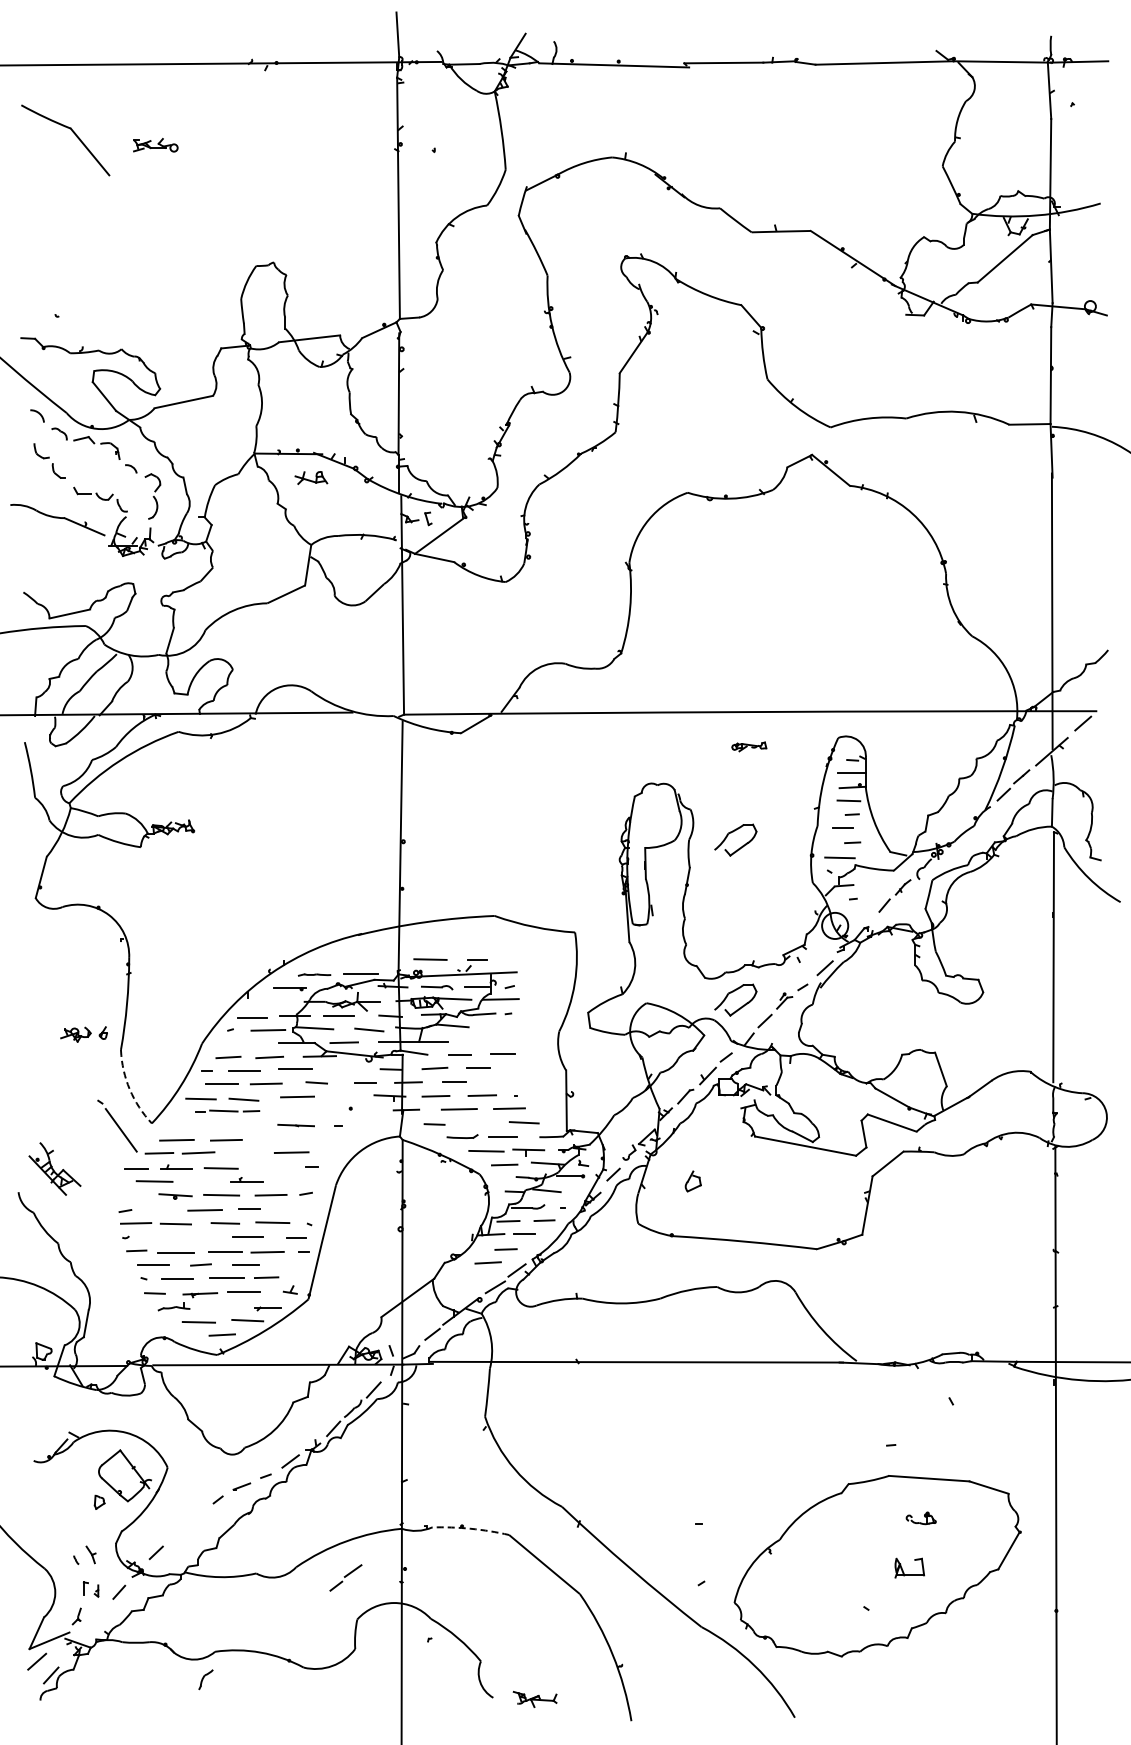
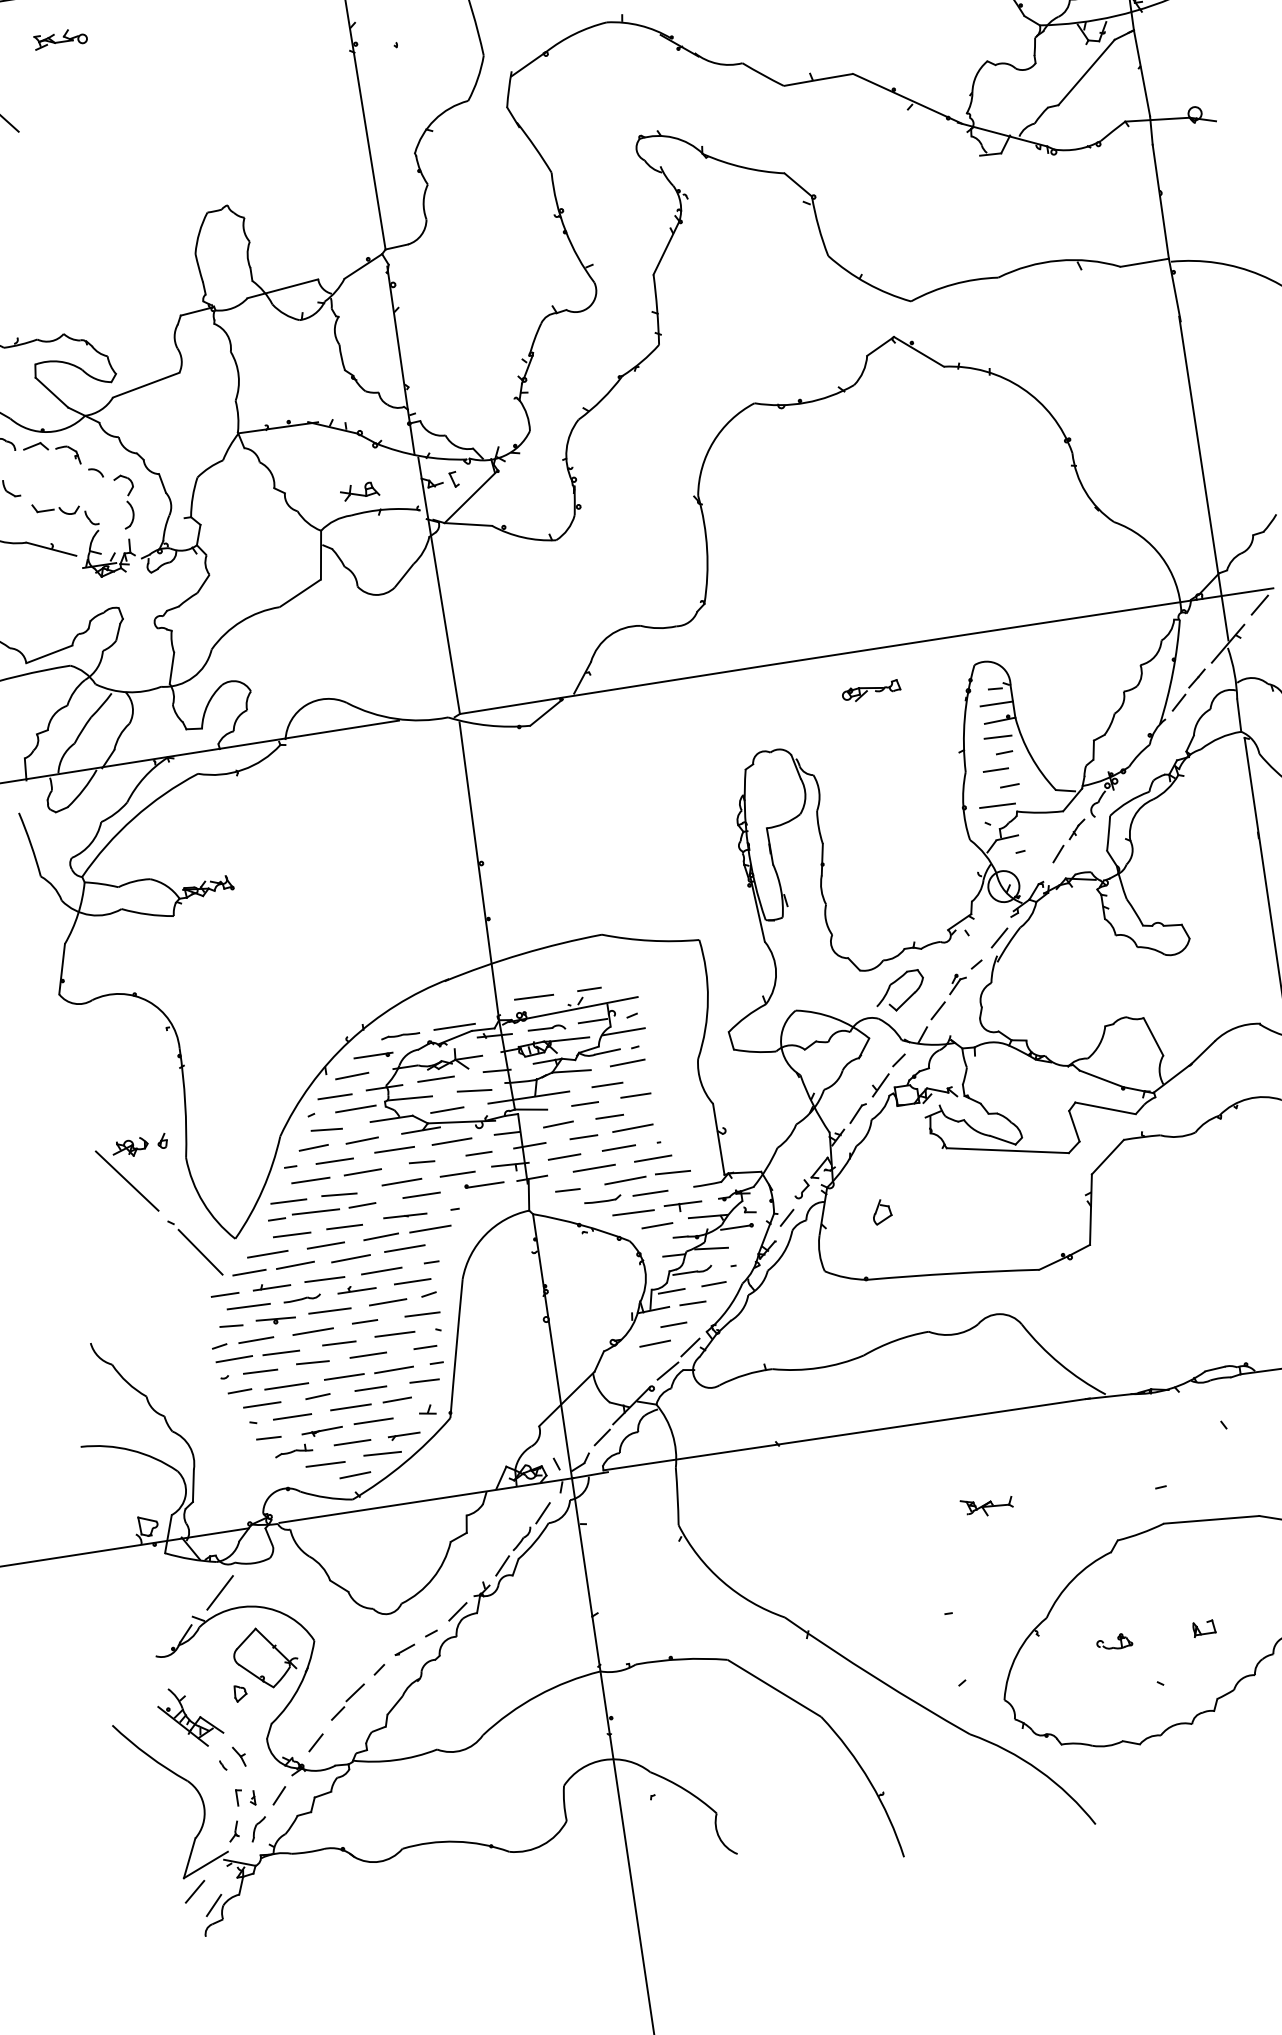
part: (155, 145) -> (60, 39), moved
part: (311, 477) -> (359, 490), moved
part: (749, 746) -> (871, 690), size x1.43
part: (731, 833) -> (865, 796), removed
line: (269, 1002) -> (352, 1076), added
line: (499, 1025) -> (626, 1062), added
line: (480, 1041) -> (607, 1084), added
line: (241, 1044) -> (326, 1130), added
line: (68, 1061) -> (126, 1180), added
line: (343, 1069) -> (451, 1141), added
line: (496, 1080) -> (632, 1127), added
arc: (129, 1089) -> (203, 1202), dashed -> solid
line: (344, 1097) -> (457, 1174), added
line: (366, 1109) -> (485, 1184), added
part: (227, 1110) -> (321, 1210), size x1.43
line: (311, 1110) -> (420, 1195), added
line: (483, 1123) -> (625, 1180), added
line: (199, 1126) -> (291, 1234), added
line: (244, 1126) -> (344, 1226), added
line: (273, 1139) -> (381, 1236), added
line: (315, 1139) -> (430, 1228), added
line: (245, 1154) -> (350, 1258), added
part: (54, 1168) -> (189, 1716), moved
line: (269, 1168) -> (381, 1271), added
line: (293, 1180) -> (411, 1281), added
part: (200, 1181) -> (302, 1298), added
line: (137, 1195) -> (231, 1326), added
line: (297, 1209) -> (421, 1314), added
line: (156, 1210) -> (256, 1340), added
line: (200, 1235) -> (312, 1362), added
line: (156, 1236) -> (260, 1370), added
line: (291, 1264) -> (424, 1380), added
line: (223, 1307) -> (351, 1442), added
line: (94, 1415) -> (219, 1592), added
part: (920, 1518) -> (1113, 1642), moved
arc: (470, 1528) -> (681, 1659), dashed -> solid
part: (909, 1568) -> (1204, 1628), size x0.62
part: (345, 1577) -> (347, 1701), moved
part: (205, 1679) -> (258, 1829), moved
part: (534, 1699) -> (986, 1506), moved

